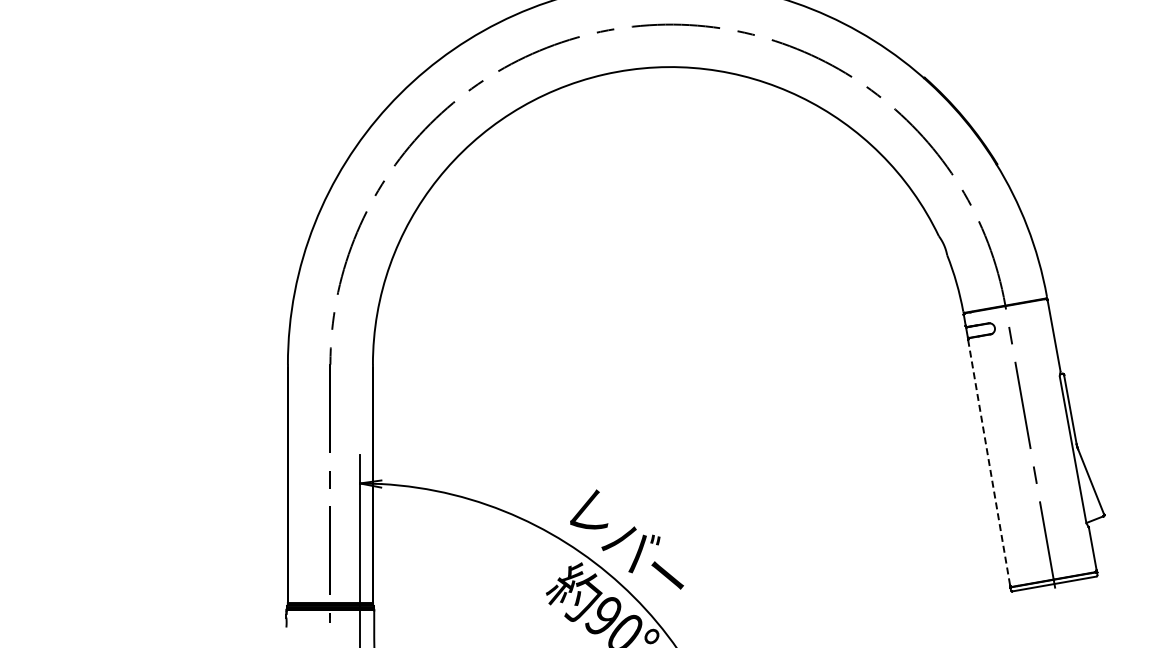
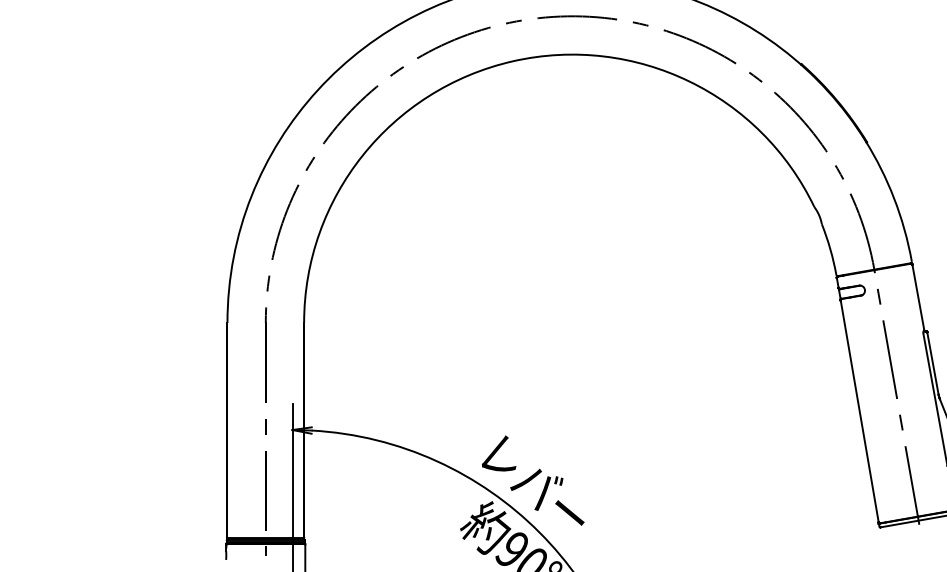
line: (989, 462) -> (860, 411), dashed -> solid

